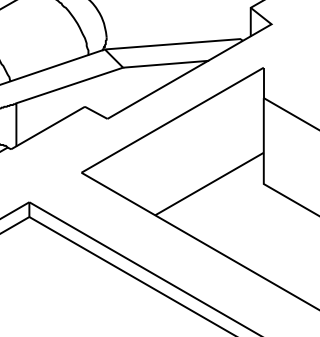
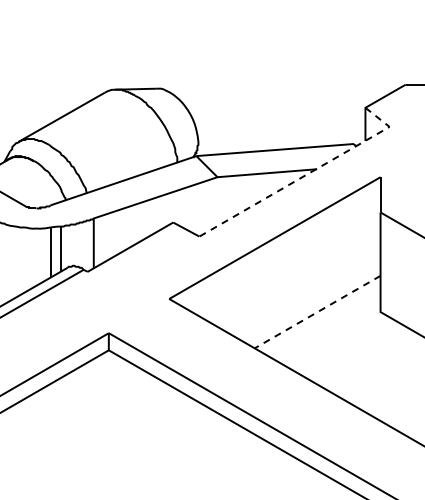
line: (201, 64) -> (308, 173), solid -> dashed
line: (209, 184) -> (317, 312), solid -> dashed

